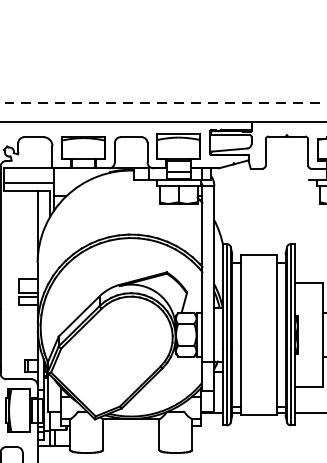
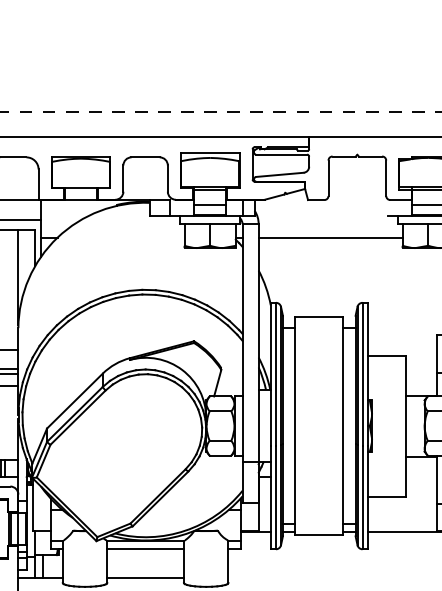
line: (267, 196) -> (330, 238), added
line: (130, 425) -> (144, 549), added
line: (130, 446) -> (144, 577), added

